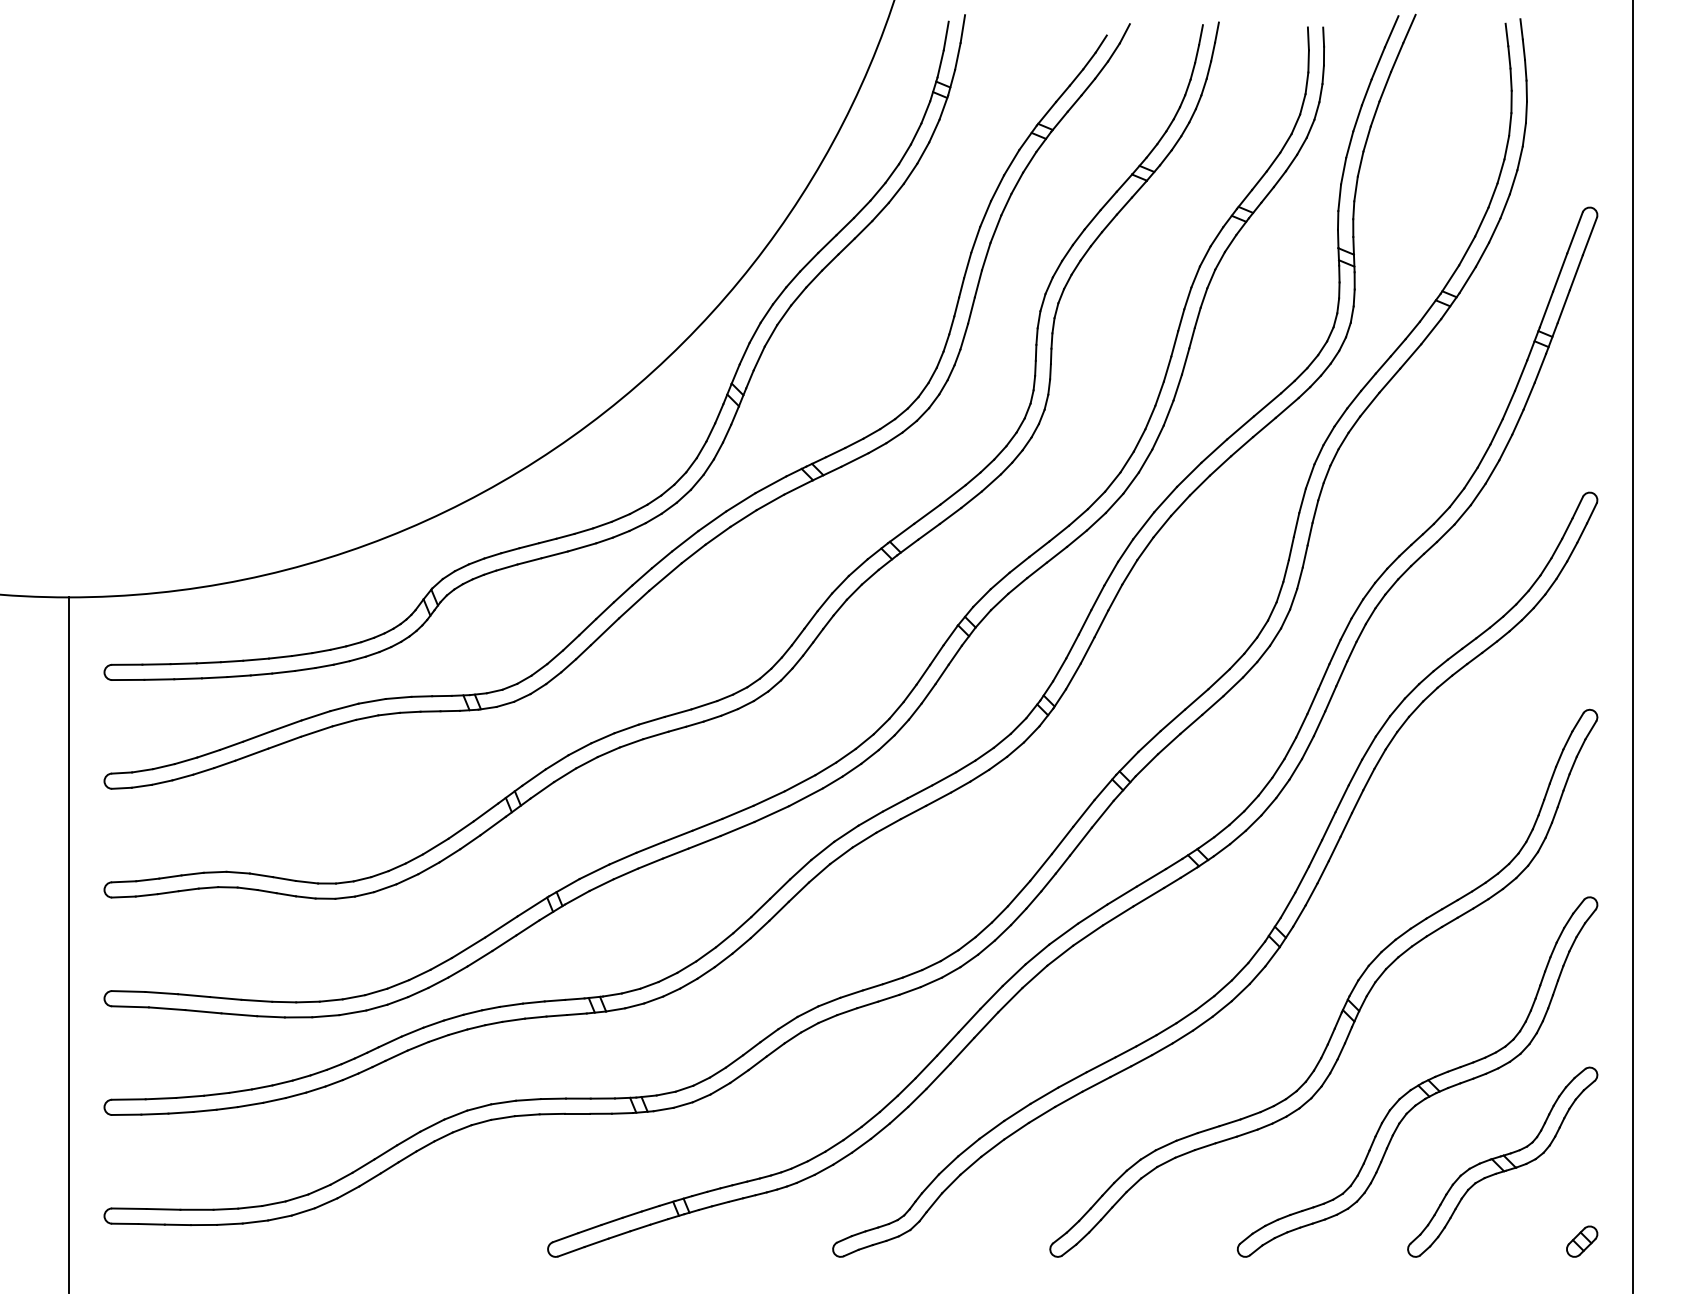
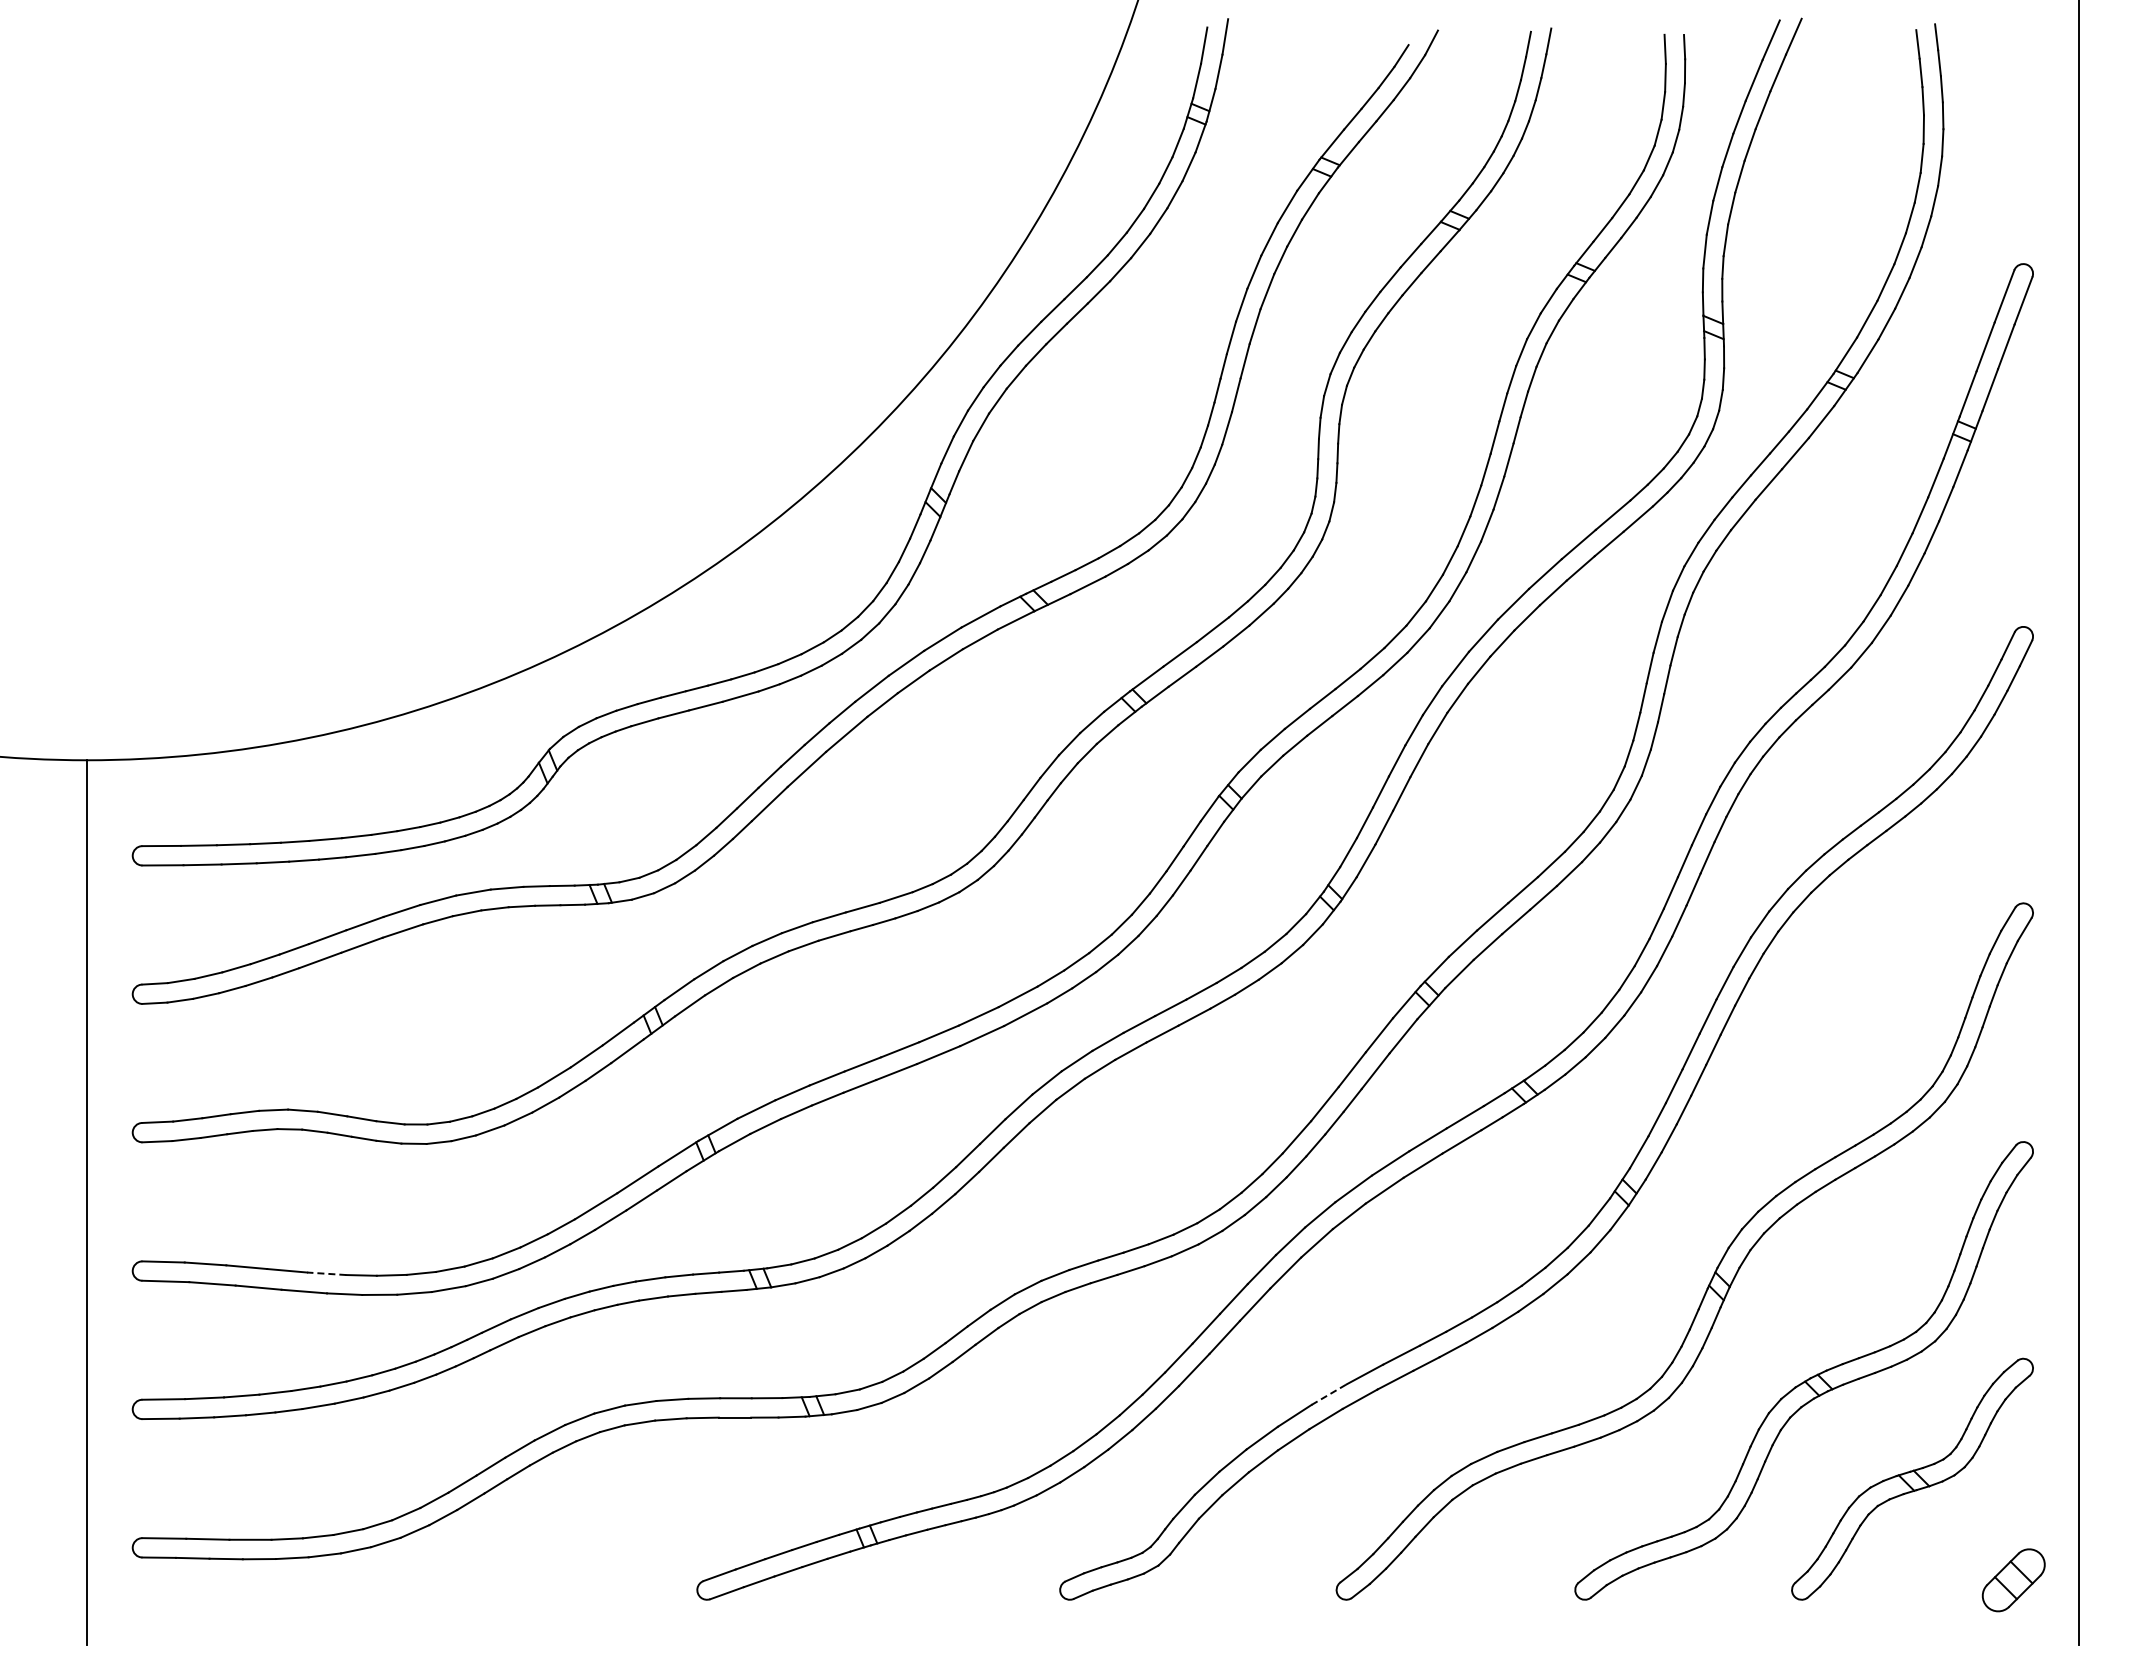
line: (256, 1000) -> (326, 1273), solid -> dashed
line: (1044, 1095) -> (1329, 1394), solid -> dashed
part: (1582, 1241) -> (2013, 1580), size x1.6

